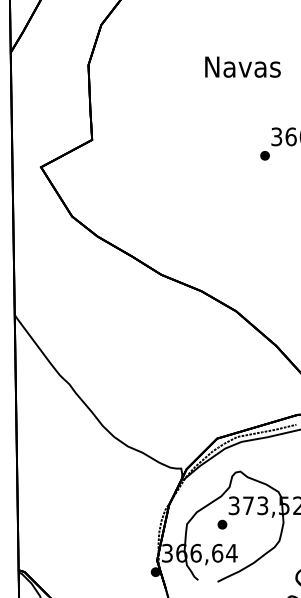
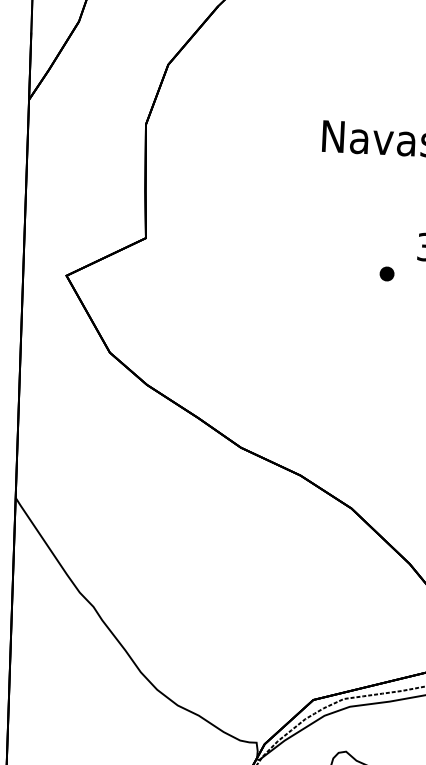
part: (264, 155) -> (386, 273), moved

